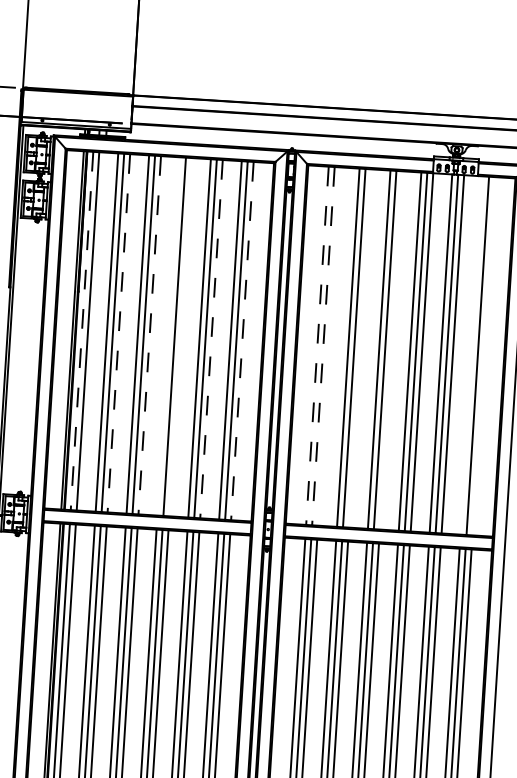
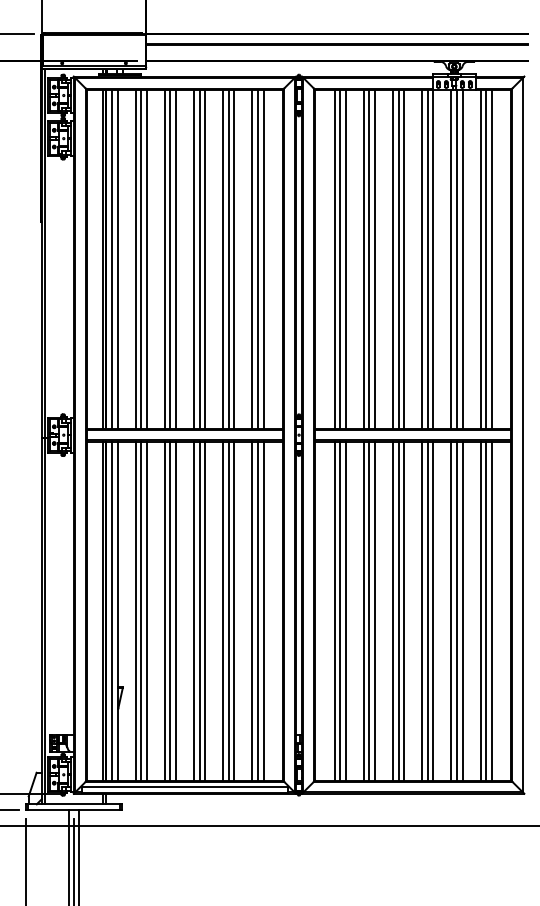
line: (81, 331) -> (111, 259), dashed -> solid
line: (118, 333) -> (146, 259), dashed -> solid
line: (150, 335) -> (176, 259), dashed -> solid
line: (168, 335) -> (193, 258), added
line: (181, 336) -> (205, 258), added
line: (211, 339) -> (234, 259), dashed -> solid
line: (242, 341) -> (263, 259), dashed -> solid
line: (329, 345) -> (345, 258), added
line: (317, 346) -> (334, 259), dashed -> solid
line: (323, 346) -> (340, 259), dashed -> solid
line: (360, 347) -> (375, 258), added
line: (391, 349) -> (404, 258), added
line: (471, 354) -> (480, 258), added
line: (483, 355) -> (491, 258), added

